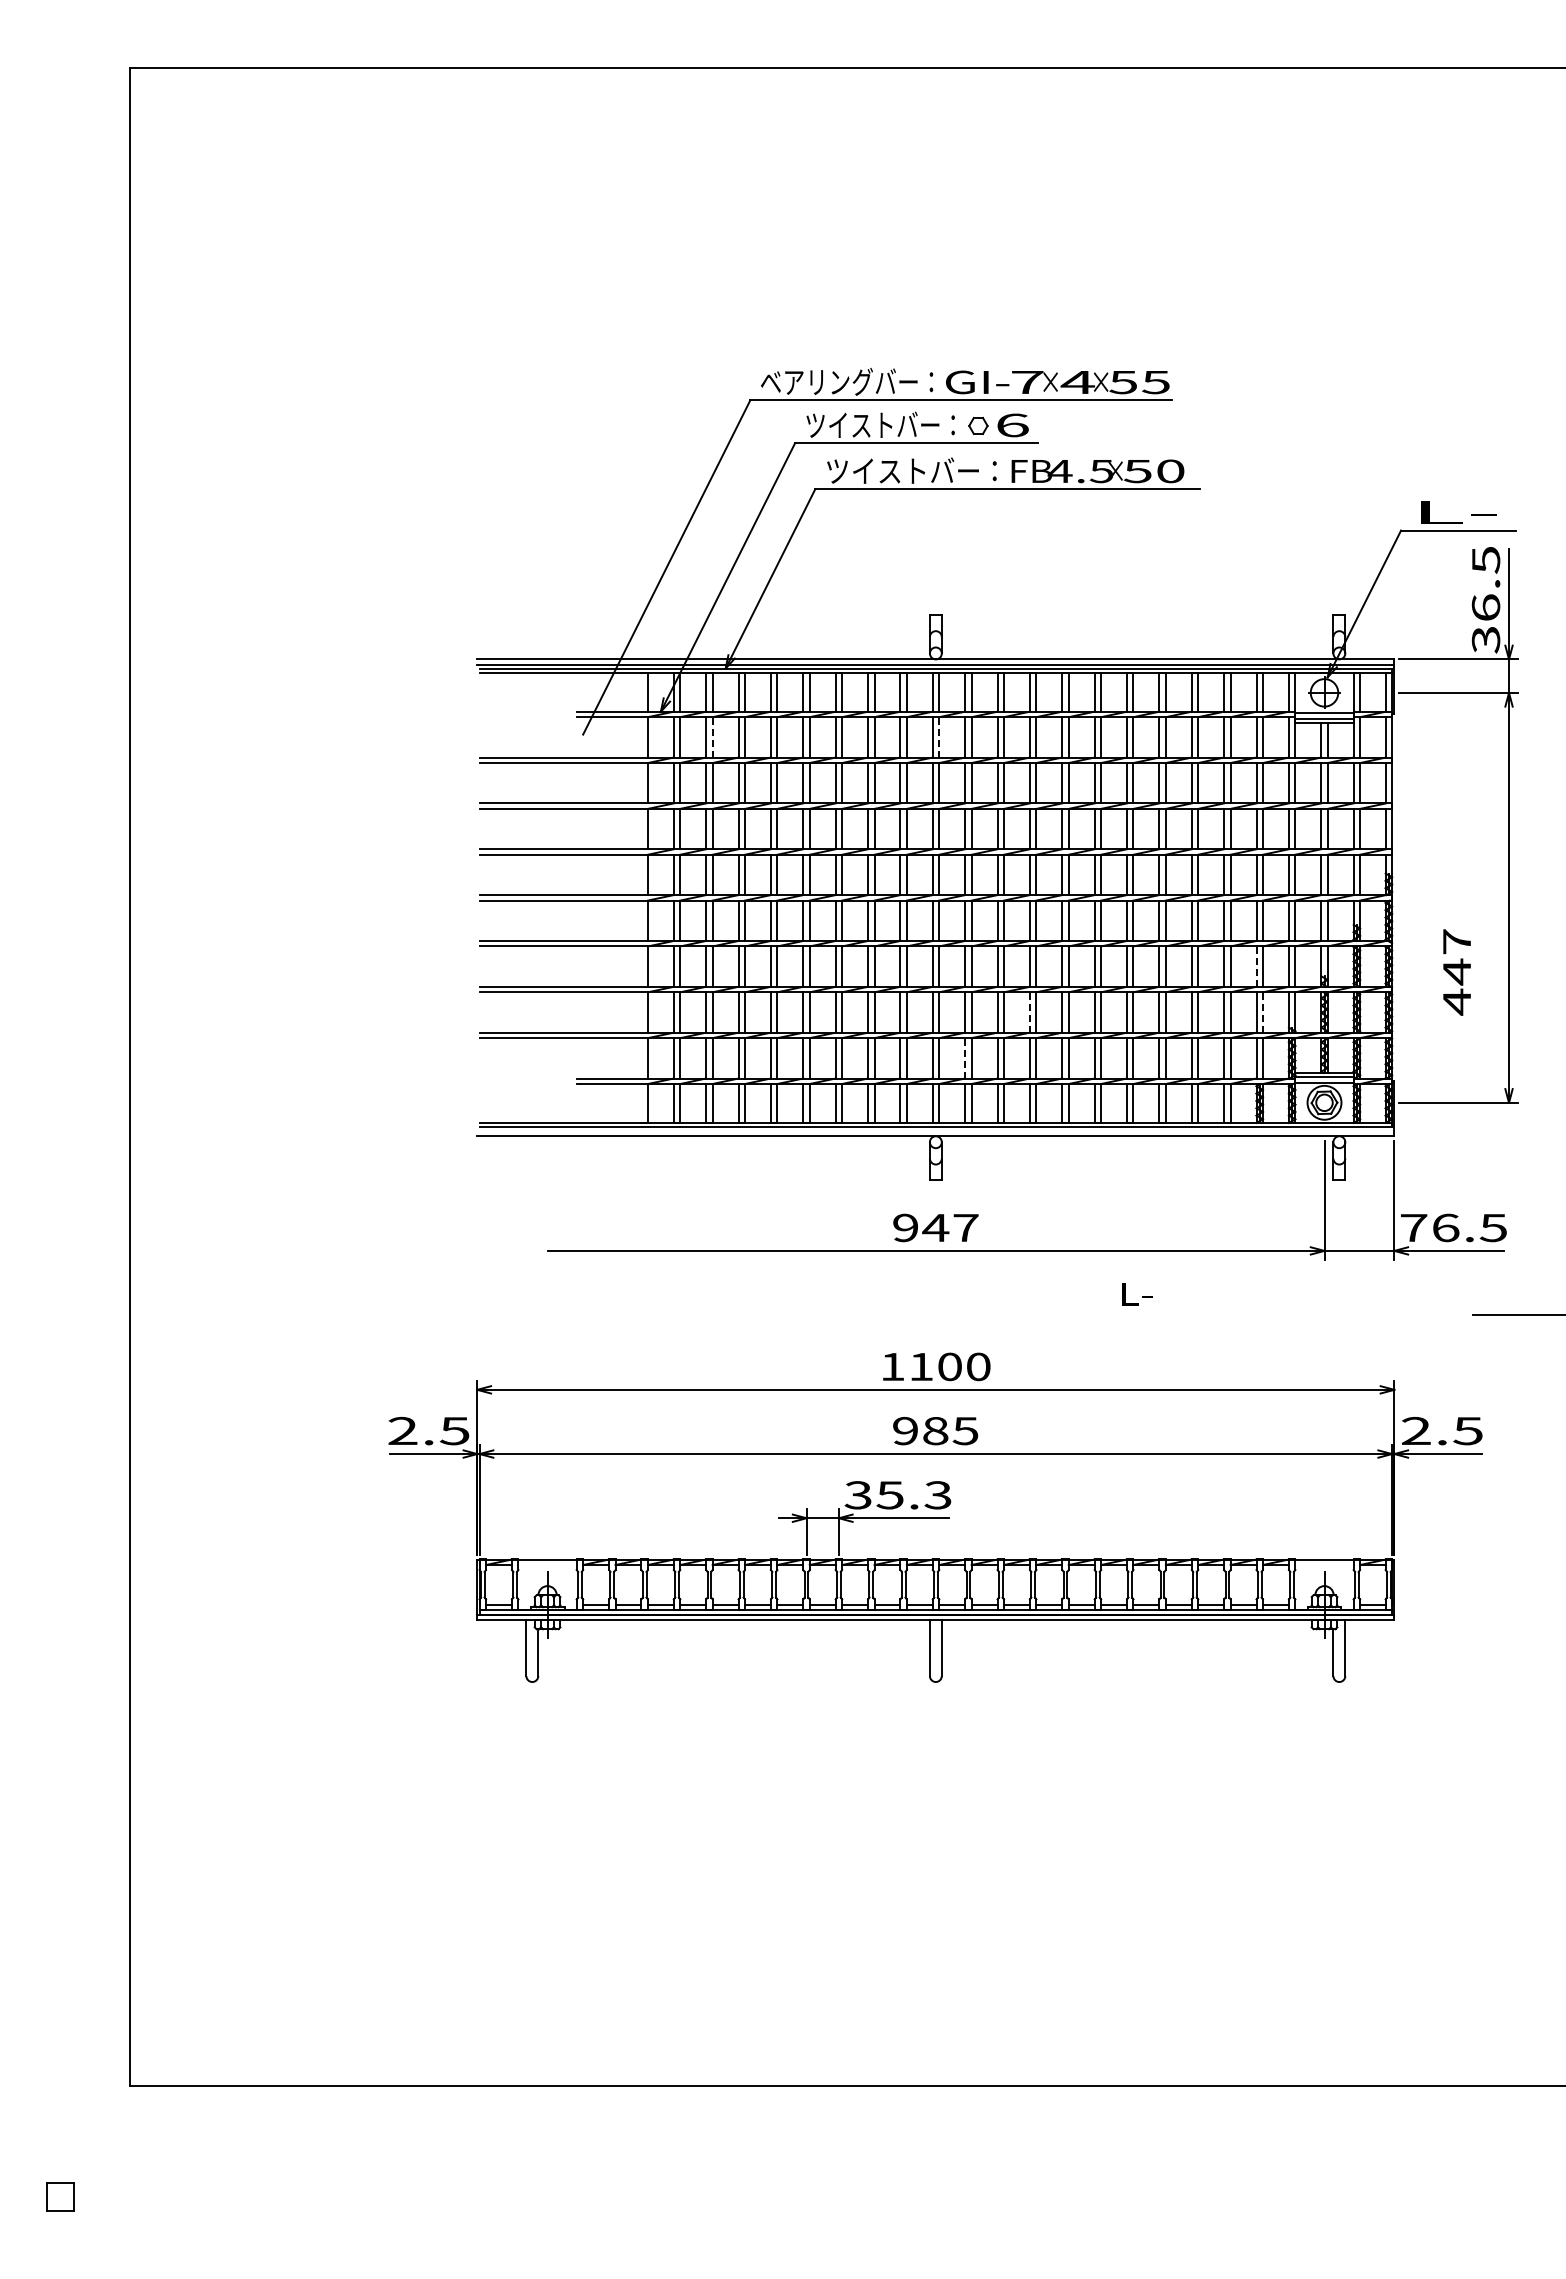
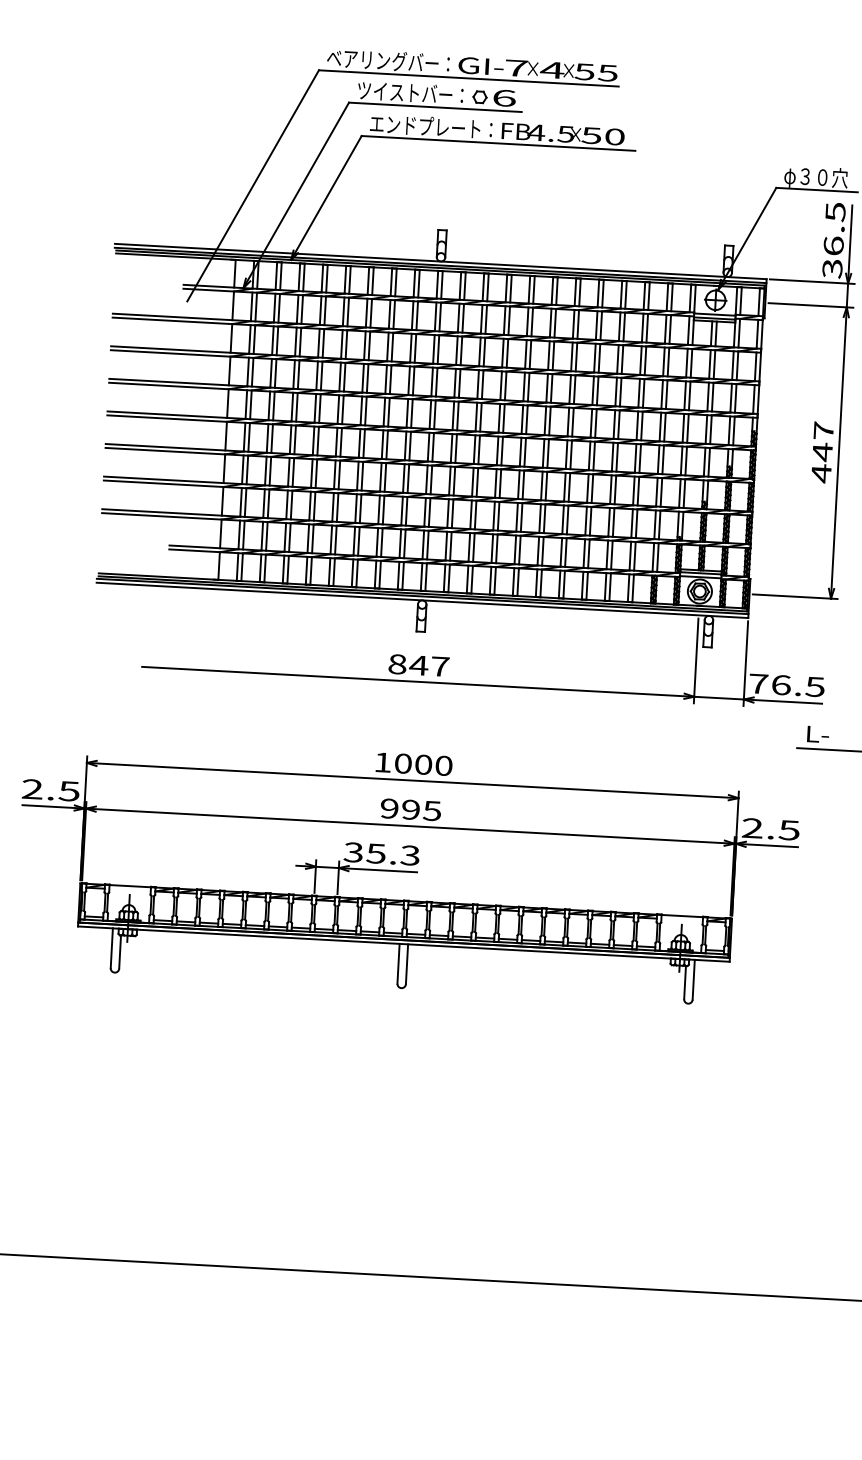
text: (912, 470) -> (431, 126), ツイストバー： -> エンドプレート：
text: (1455, 513) -> (815, 177), L- -> φ３０穴
line: (712, 736) -> (279, 307), dashed -> solid
line: (939, 736) -> (440, 316), dashed -> solid
line: (1256, 966) -> (656, 492), dashed -> solid
text: (1456, 972) -> (822, 452), moved
line: (1029, 1011) -> (493, 515), dashed -> solid
line: (1262, 1011) -> (659, 524), dashed -> solid
line: (965, 1057) -> (446, 545), dashed -> solid
line: (935, 1130) -> (422, 596), added
text: (905, 1227) -> (397, 664), 947 -> 847
text: (1137, 1294) -> (818, 734), moved
text: (921, 1366) -> (403, 763), 1100 -> 1000
text: (935, 1430) -> (410, 809), 985 -> 995

